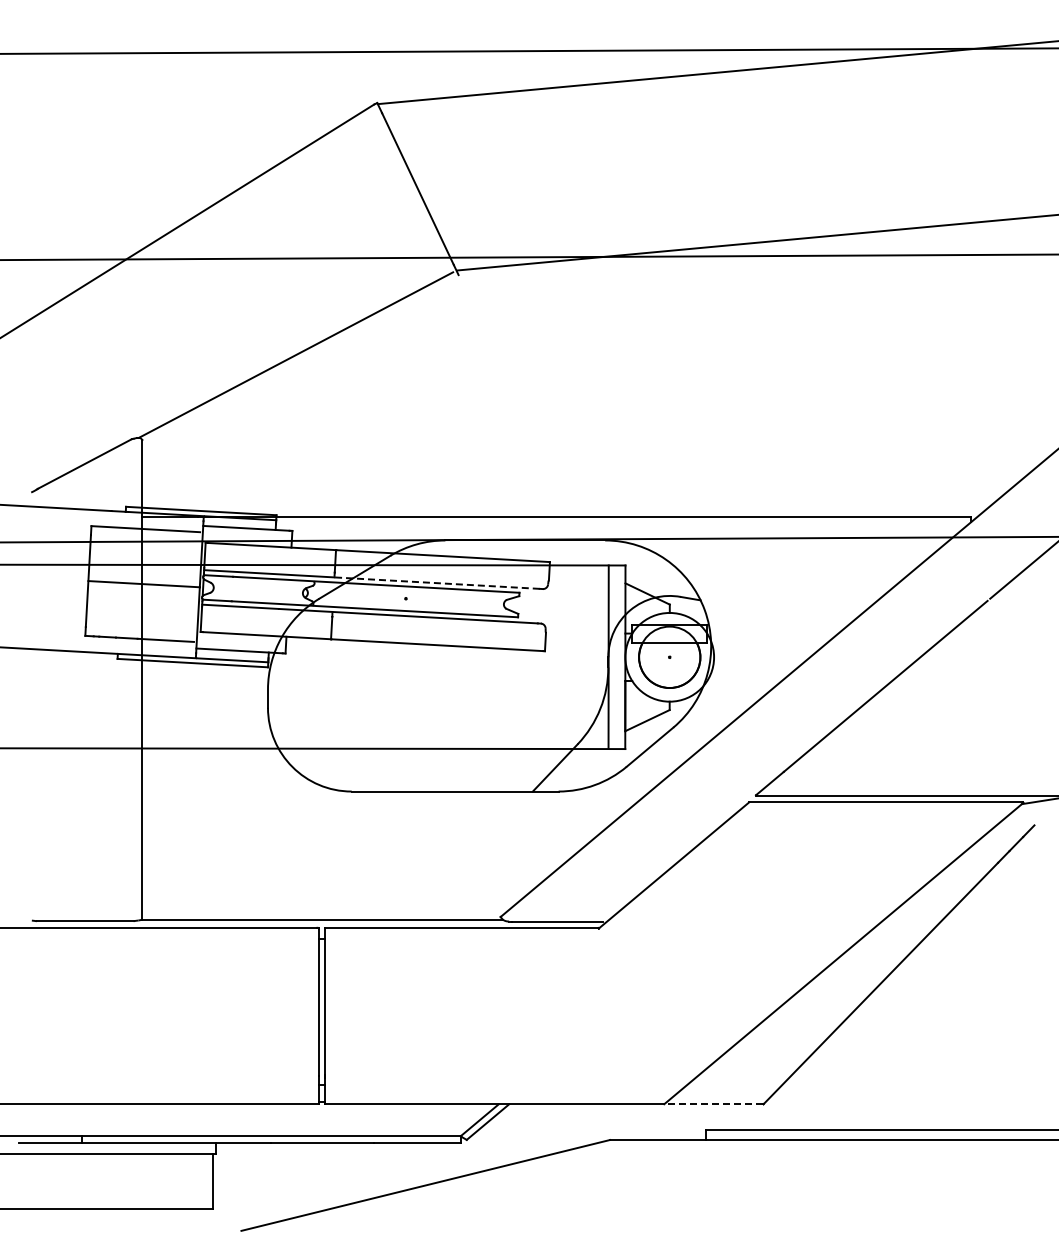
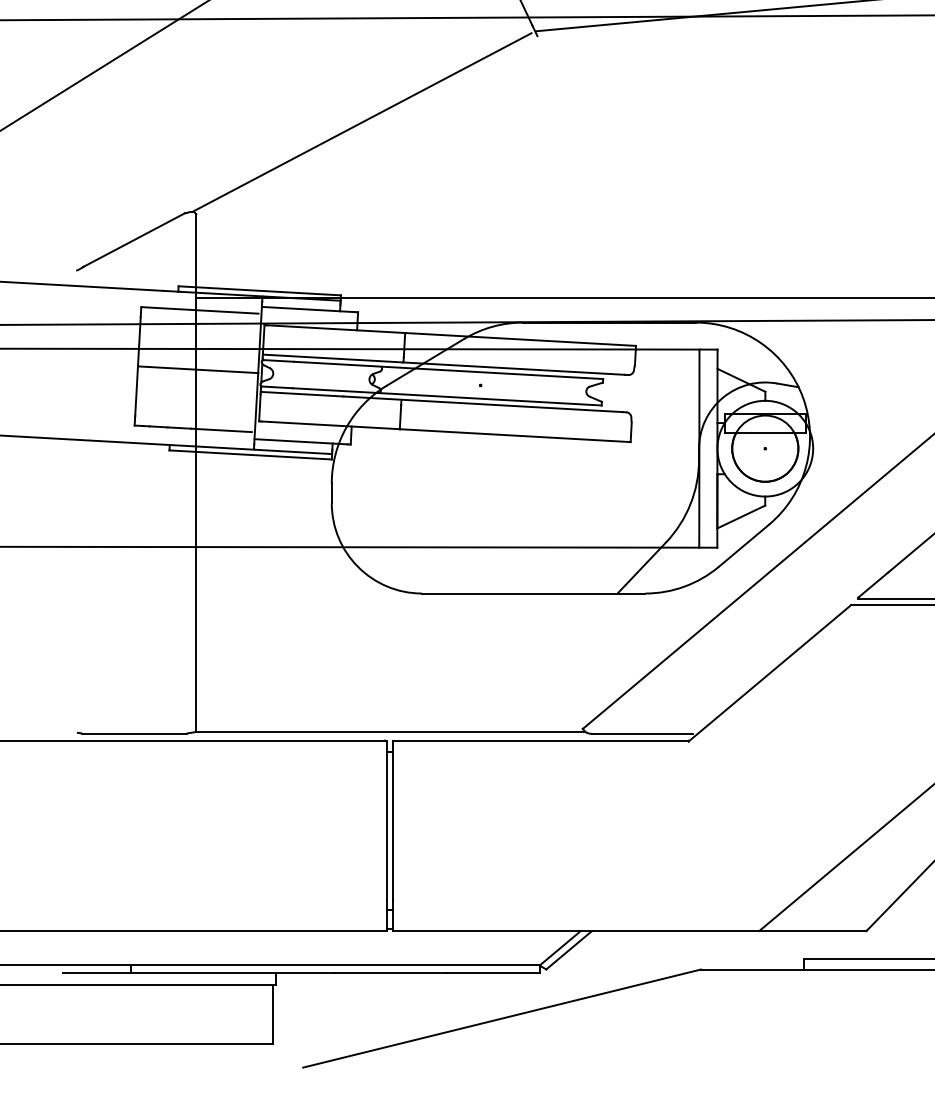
line: (437, 583) -> (514, 369), dashed -> solid
line: (713, 1104) -> (812, 931), dashed -> solid

